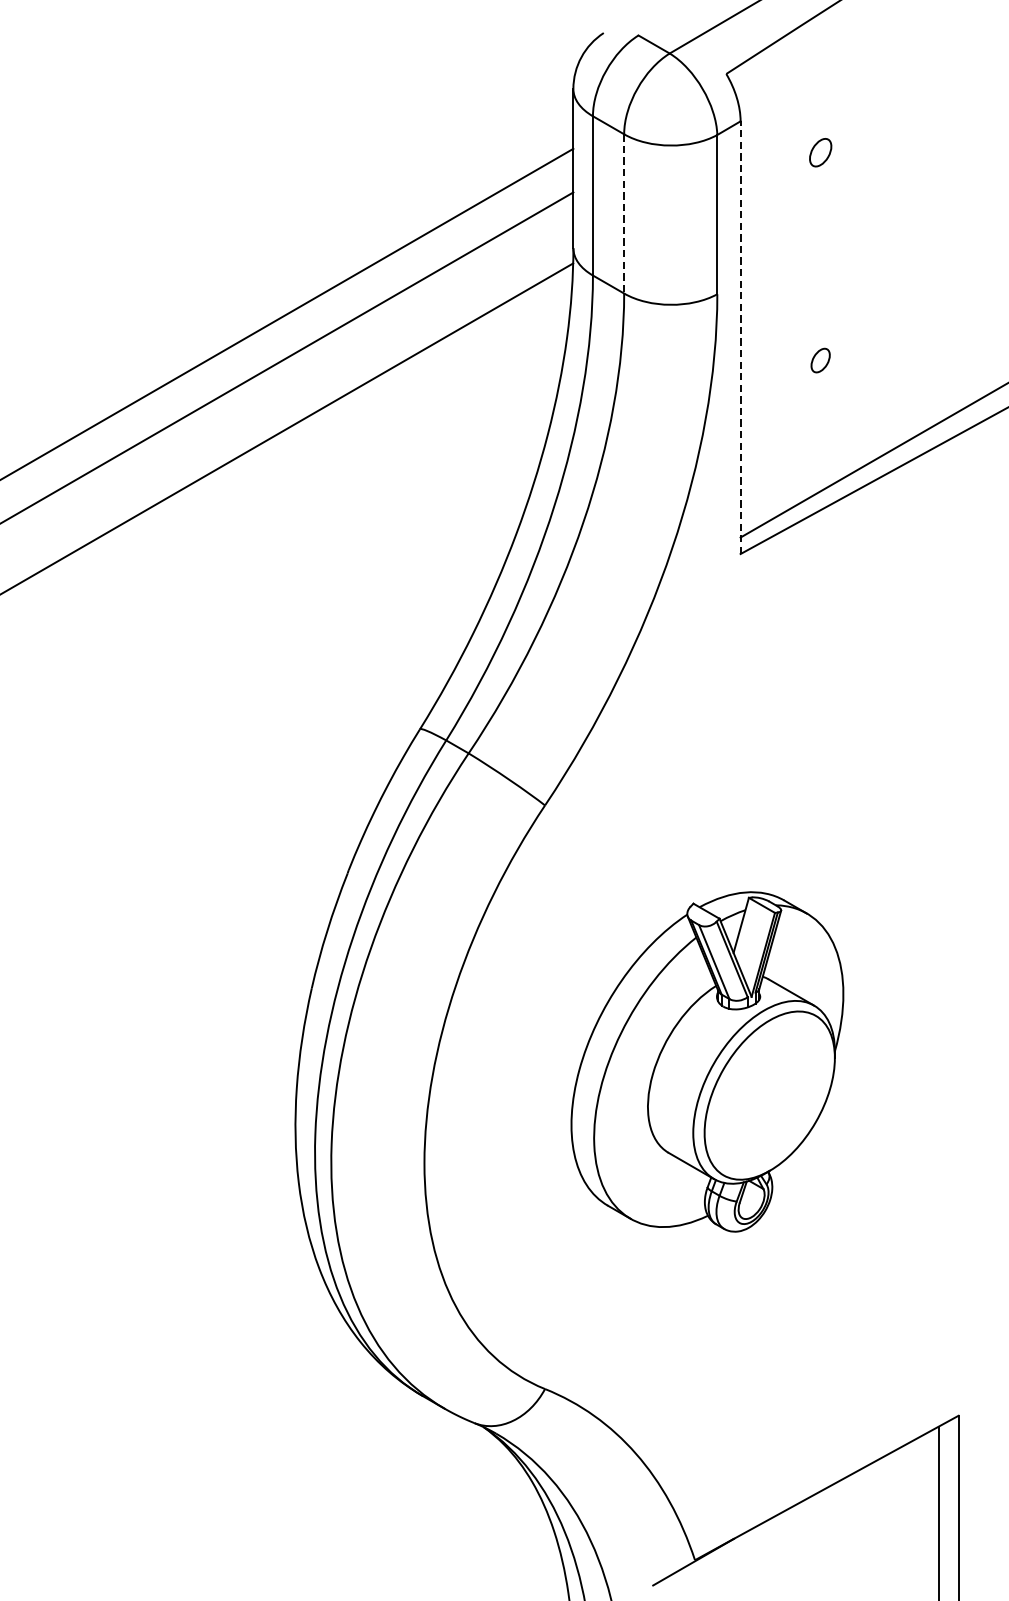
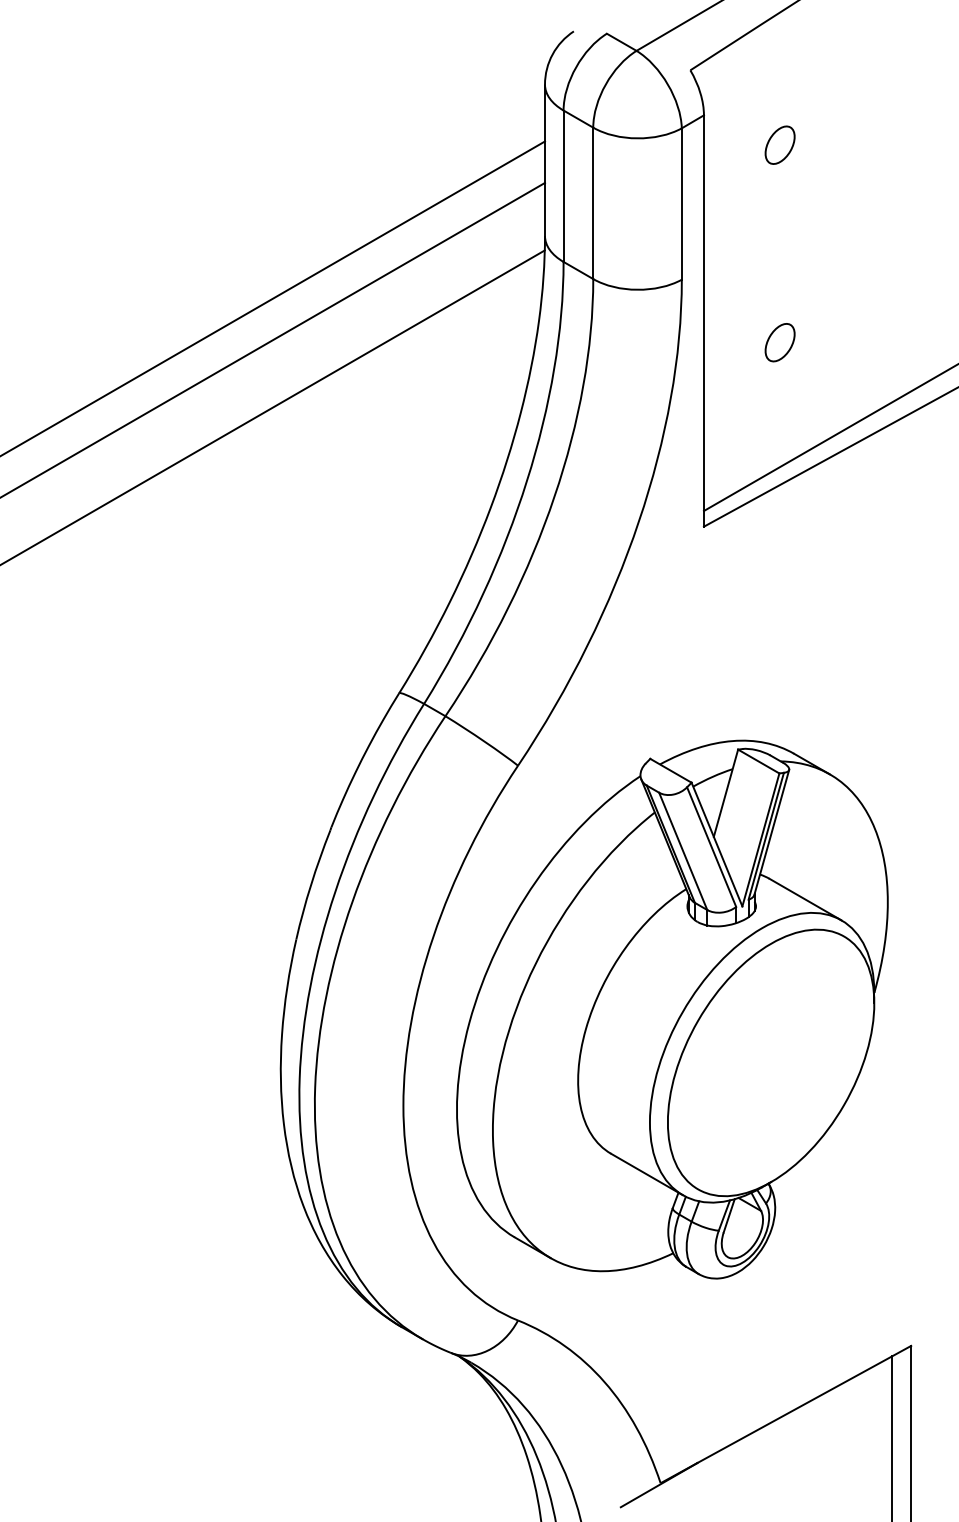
part: (820, 152) -> (779, 144), size x1.43
line: (624, 214) -> (593, 203), dashed -> solid
line: (740, 338) -> (703, 321), dashed -> solid
part: (820, 360) -> (779, 342), size x1.67
part: (707, 1061) -> (672, 1009), size x1.67

